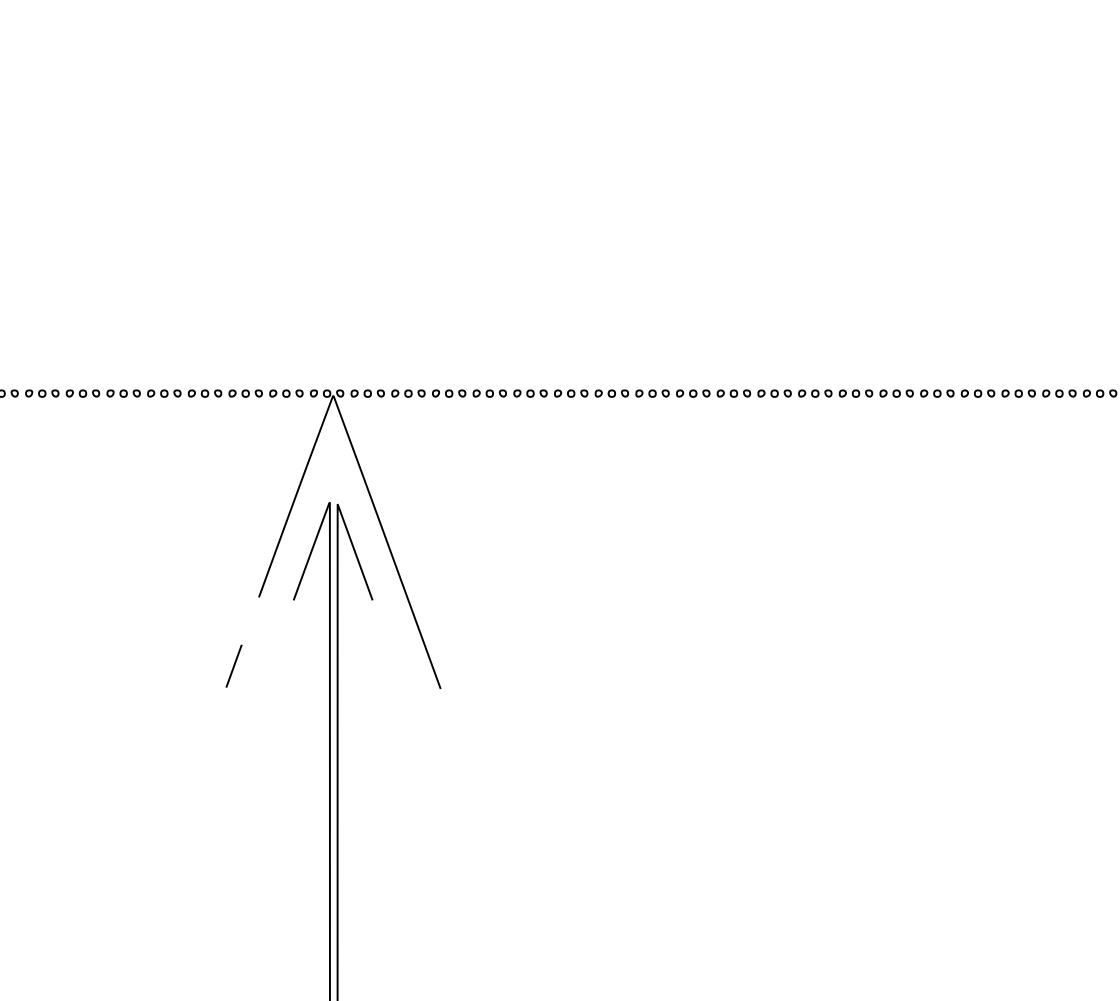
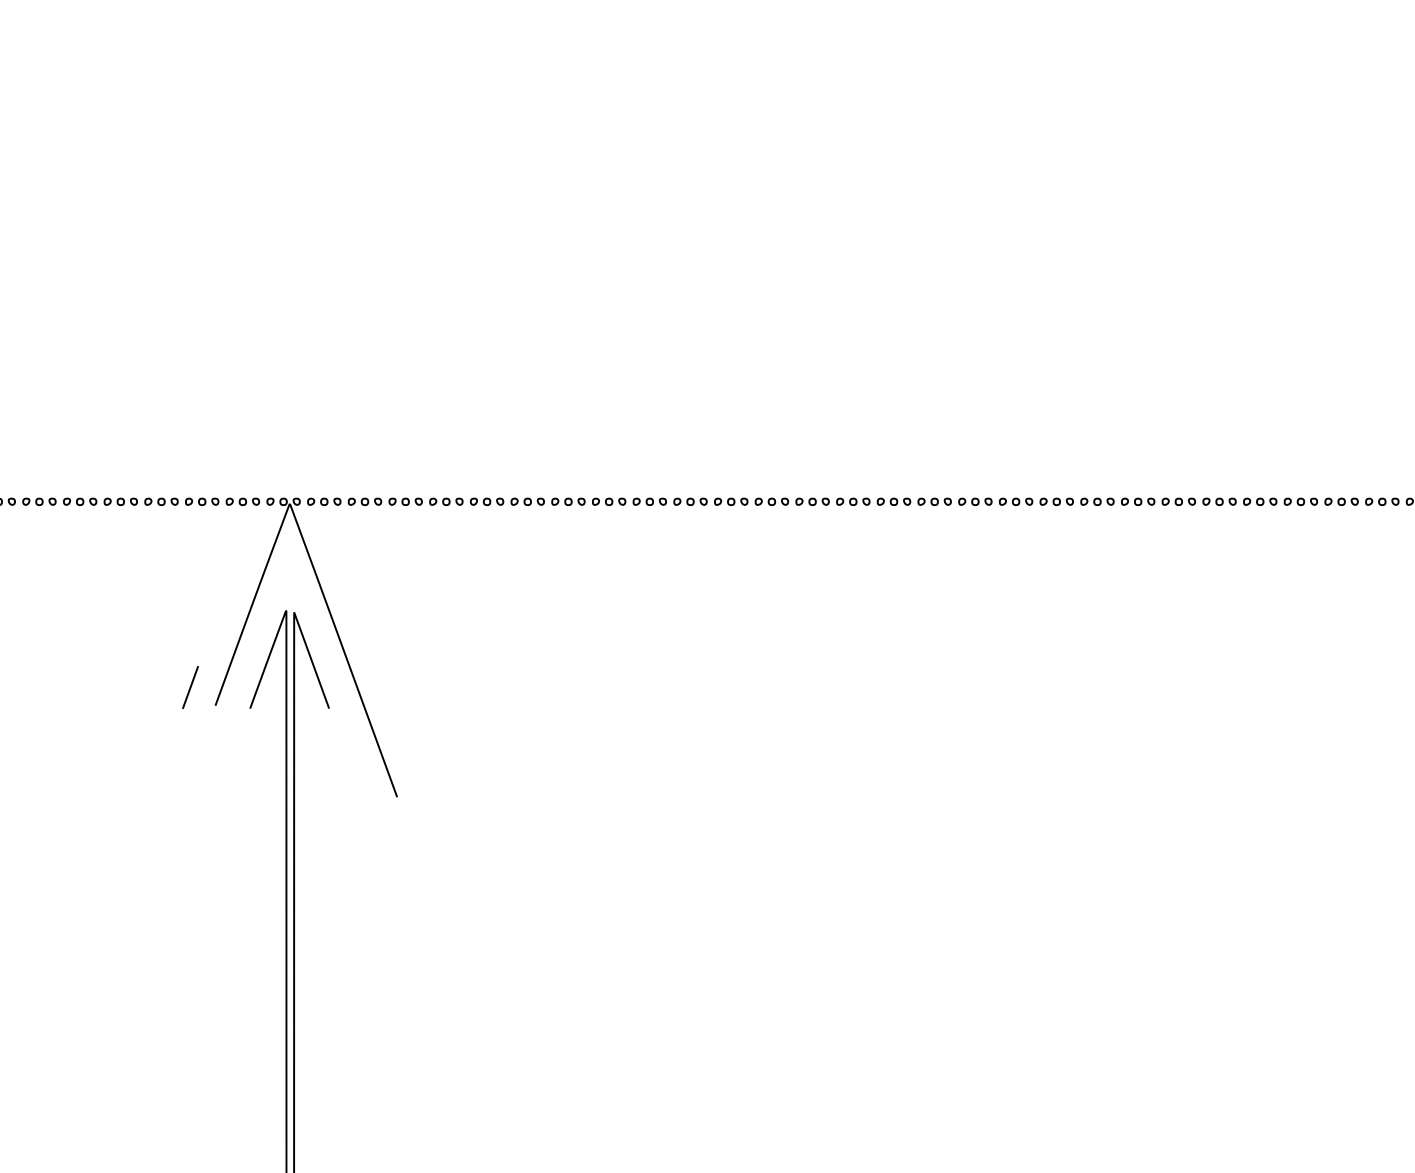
line: (234, 666) -> (190, 687), moved

